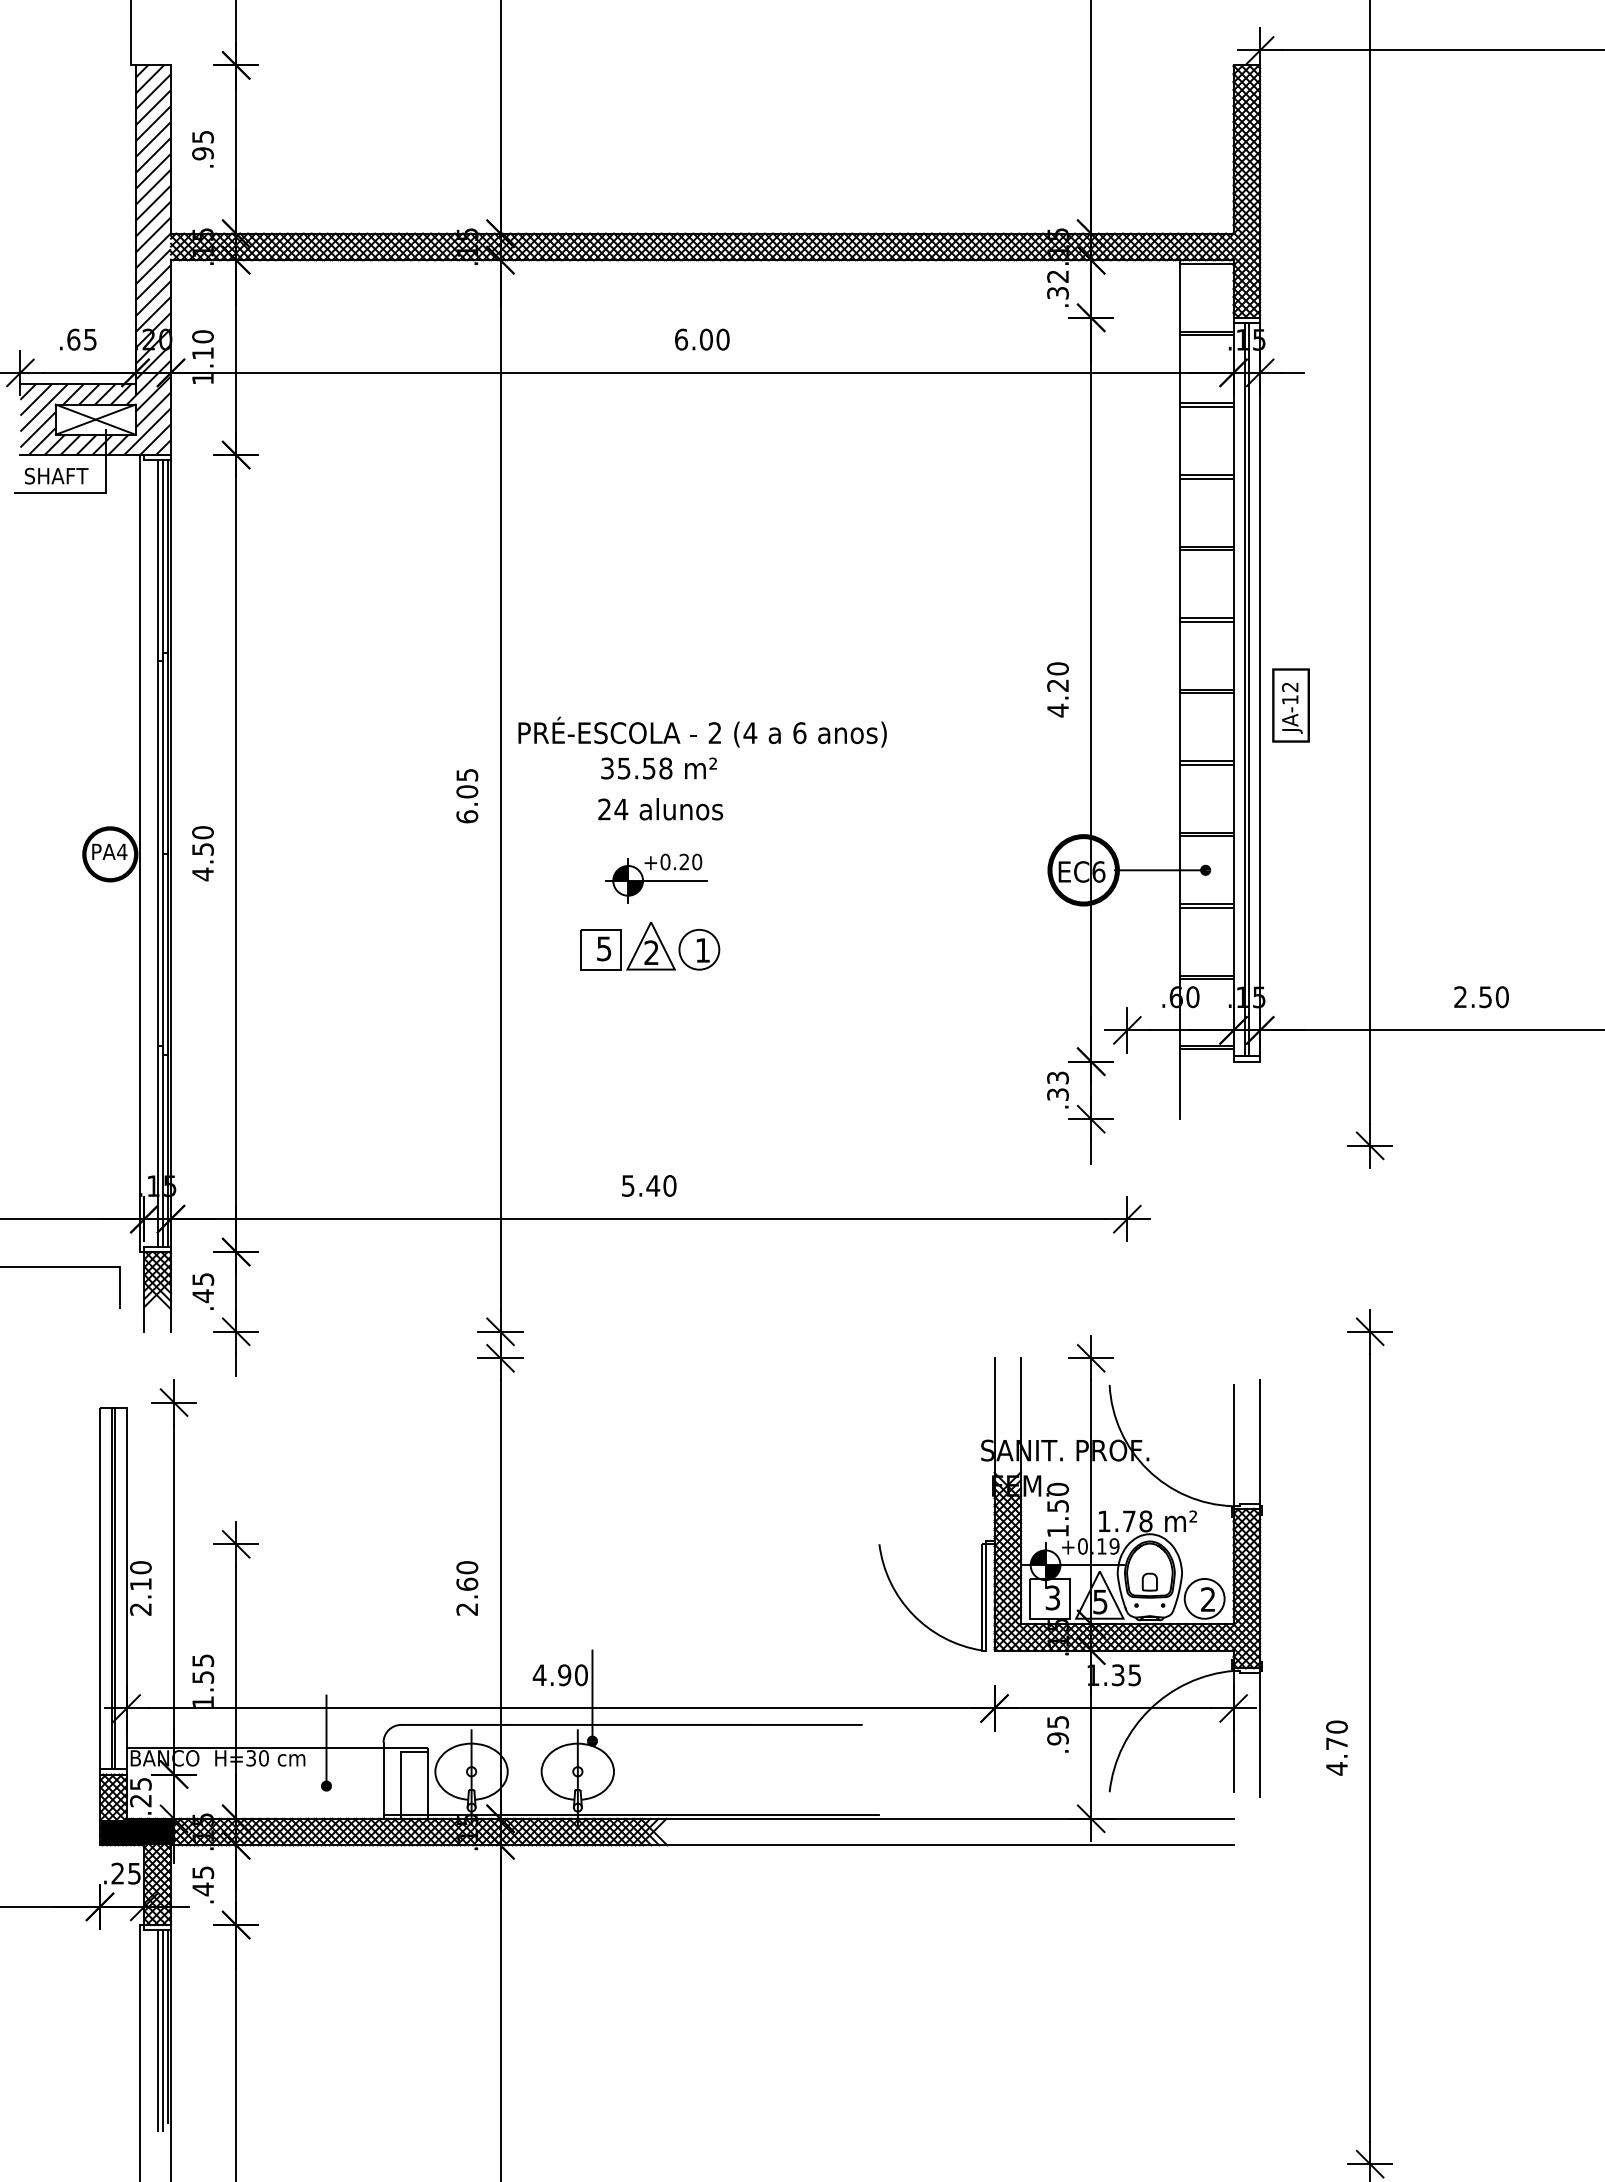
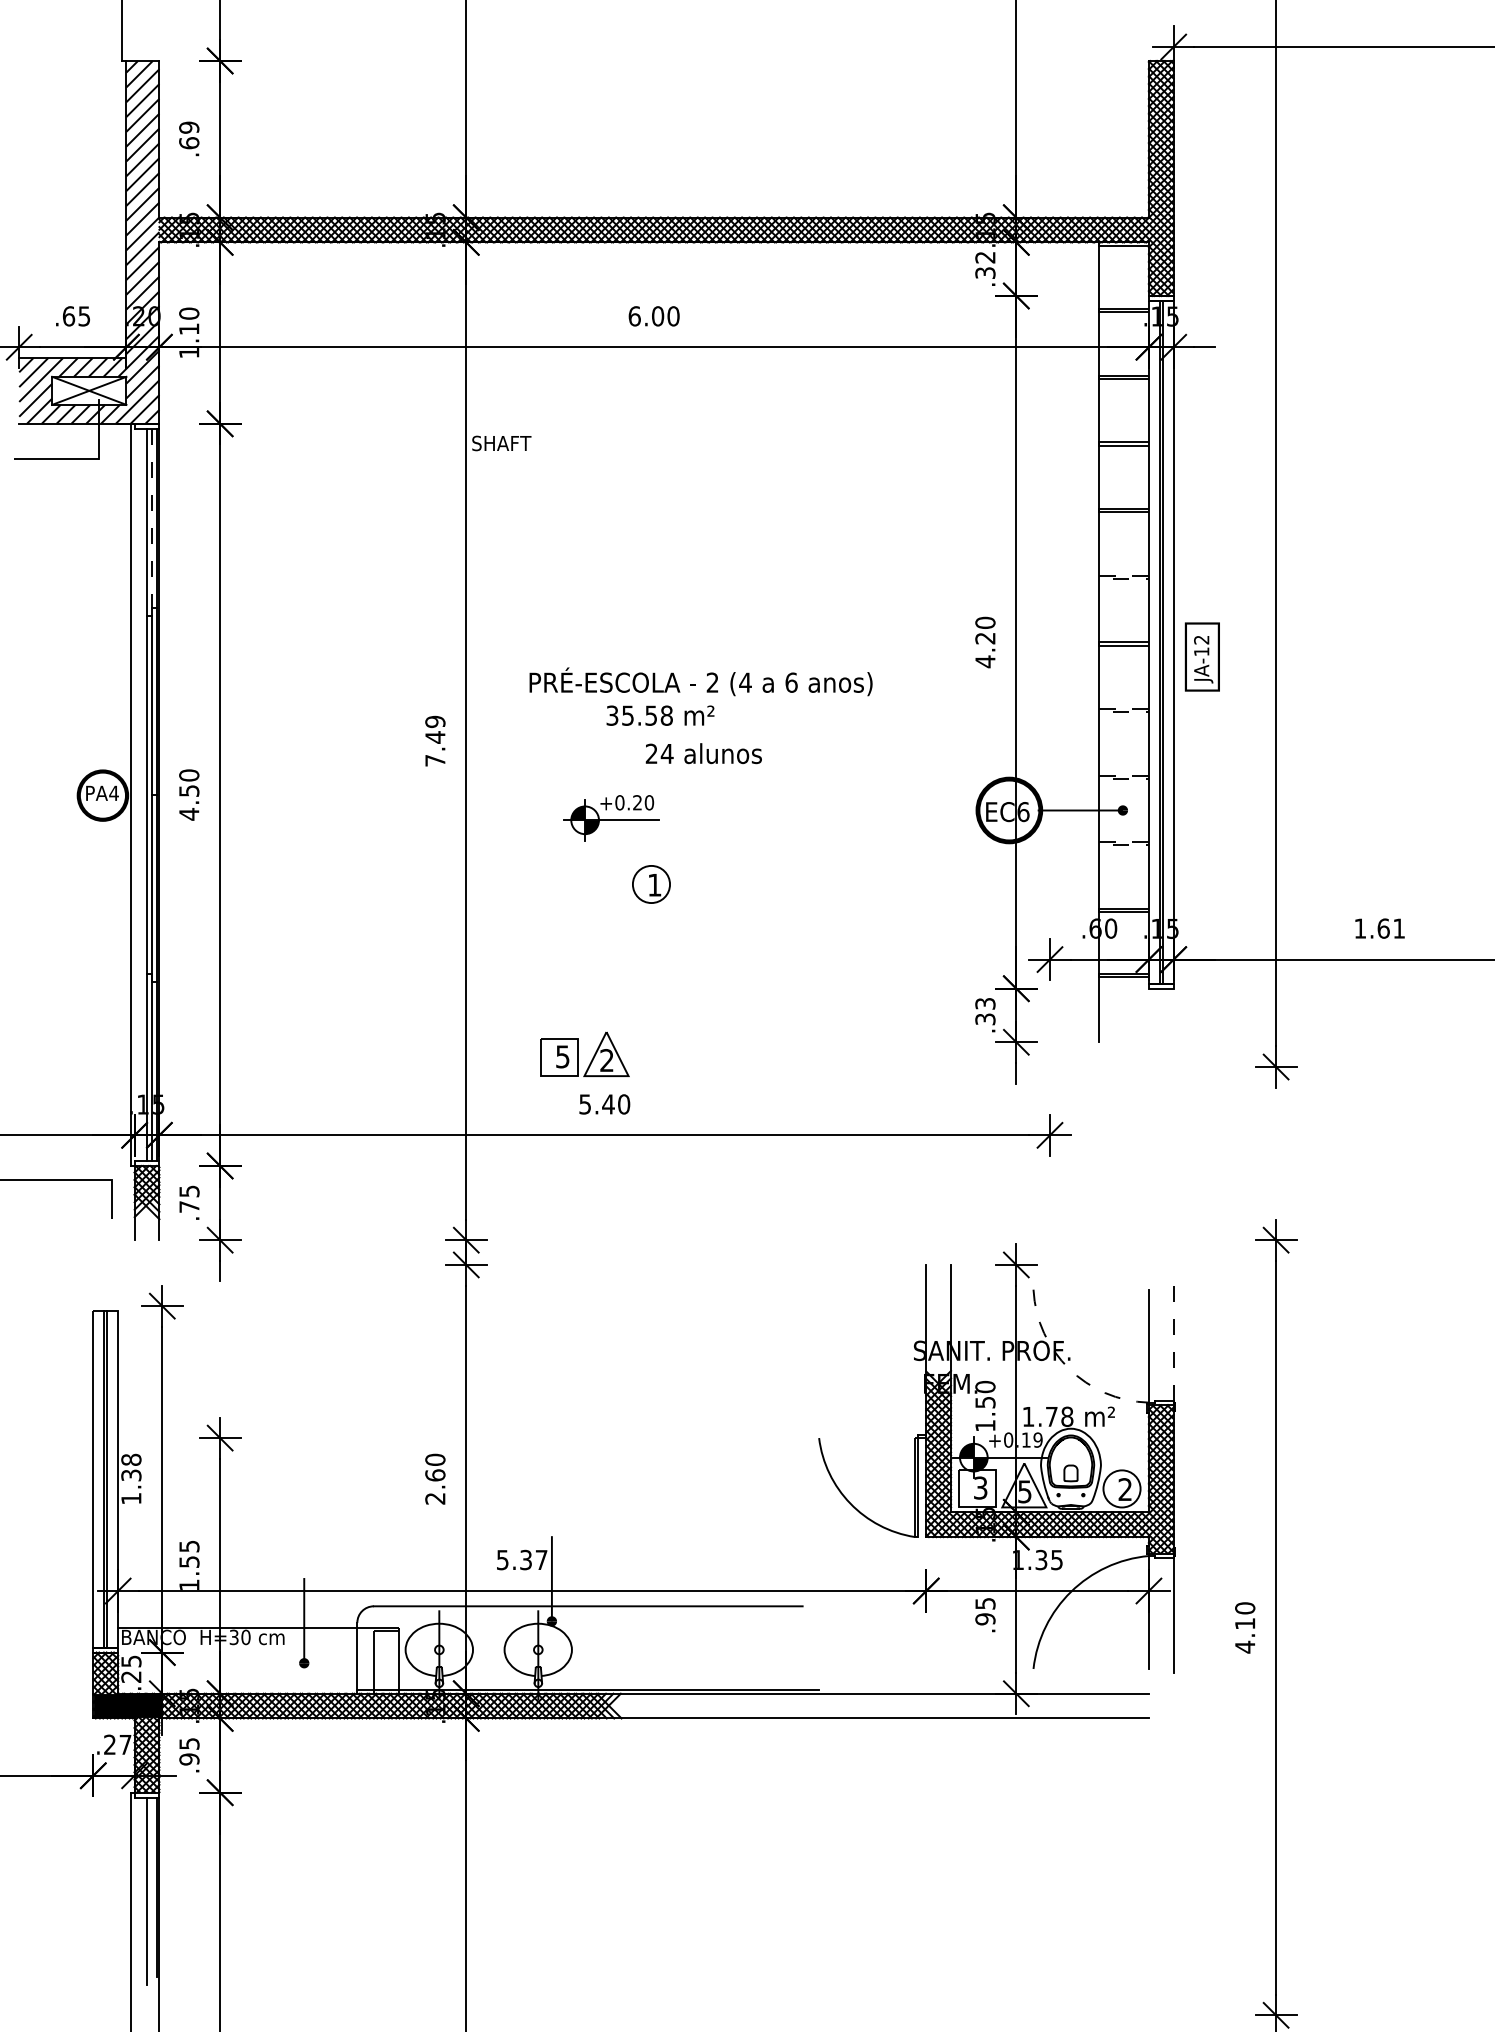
text: (202, 145) -> (188, 135), .95 -> .69
text: (56, 475) -> (501, 442), moved
line: (163, 560) -> (152, 521), solid -> dashed
line: (1180, 619) -> (1099, 576), solid -> dashed
text: (702, 747) -> (700, 696), moved
line: (1180, 762) -> (1099, 710), solid -> dashed
text: (467, 795) -> (435, 740), 6.05 -> 7.49
text: (660, 809) -> (703, 753), moved
line: (1180, 834) -> (1099, 777), solid -> dashed
line: (1180, 906) -> (1099, 844), solid -> dashed
part: (627, 946) -> (584, 1054), moved
text: (1481, 997) -> (1379, 928), 2.50 -> 1.61
text: (202, 1296) -> (188, 1207), .45 -> .75
line: (1260, 1442) -> (1173, 1343), solid -> dashed
arc: (1147, 1469) -> (1068, 1368), solid -> dashed
text: (140, 1588) -> (131, 1479), 2.10 -> 1.38
text: (559, 1675) -> (521, 1560), 4.90 -> 5.37
text: (1336, 1743) -> (1244, 1623), 4.70 -> 4.10
text: (134, 1873) -> (125, 1744), .25 -> .27
text: (203, 1889) -> (189, 1759), .45 -> .95
line: (163, 2030) -> (152, 1890), removed

